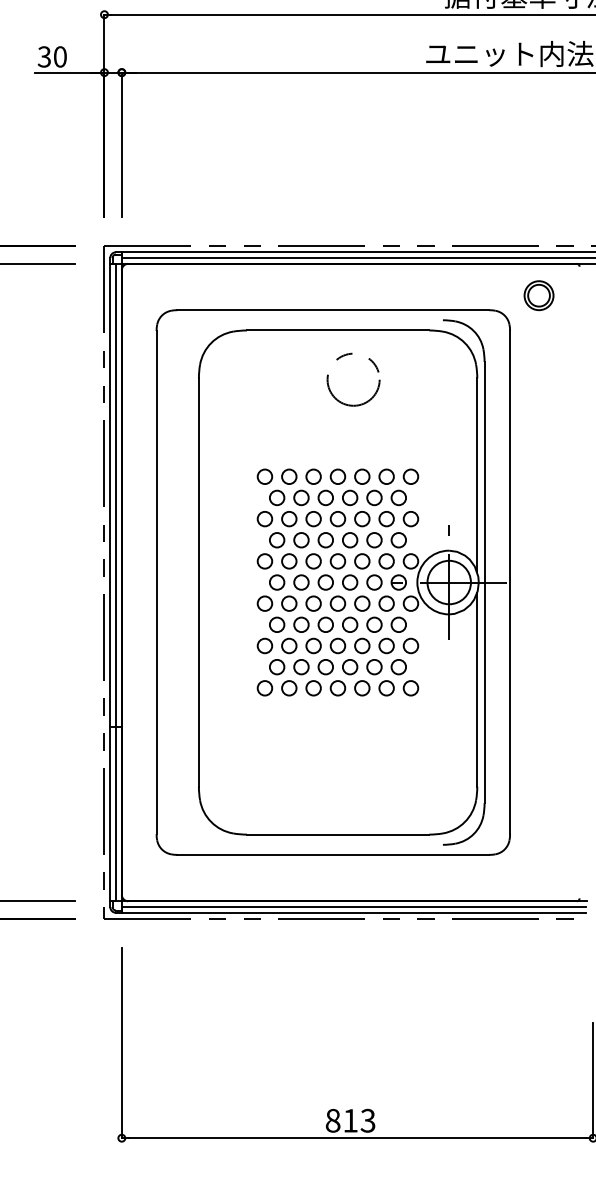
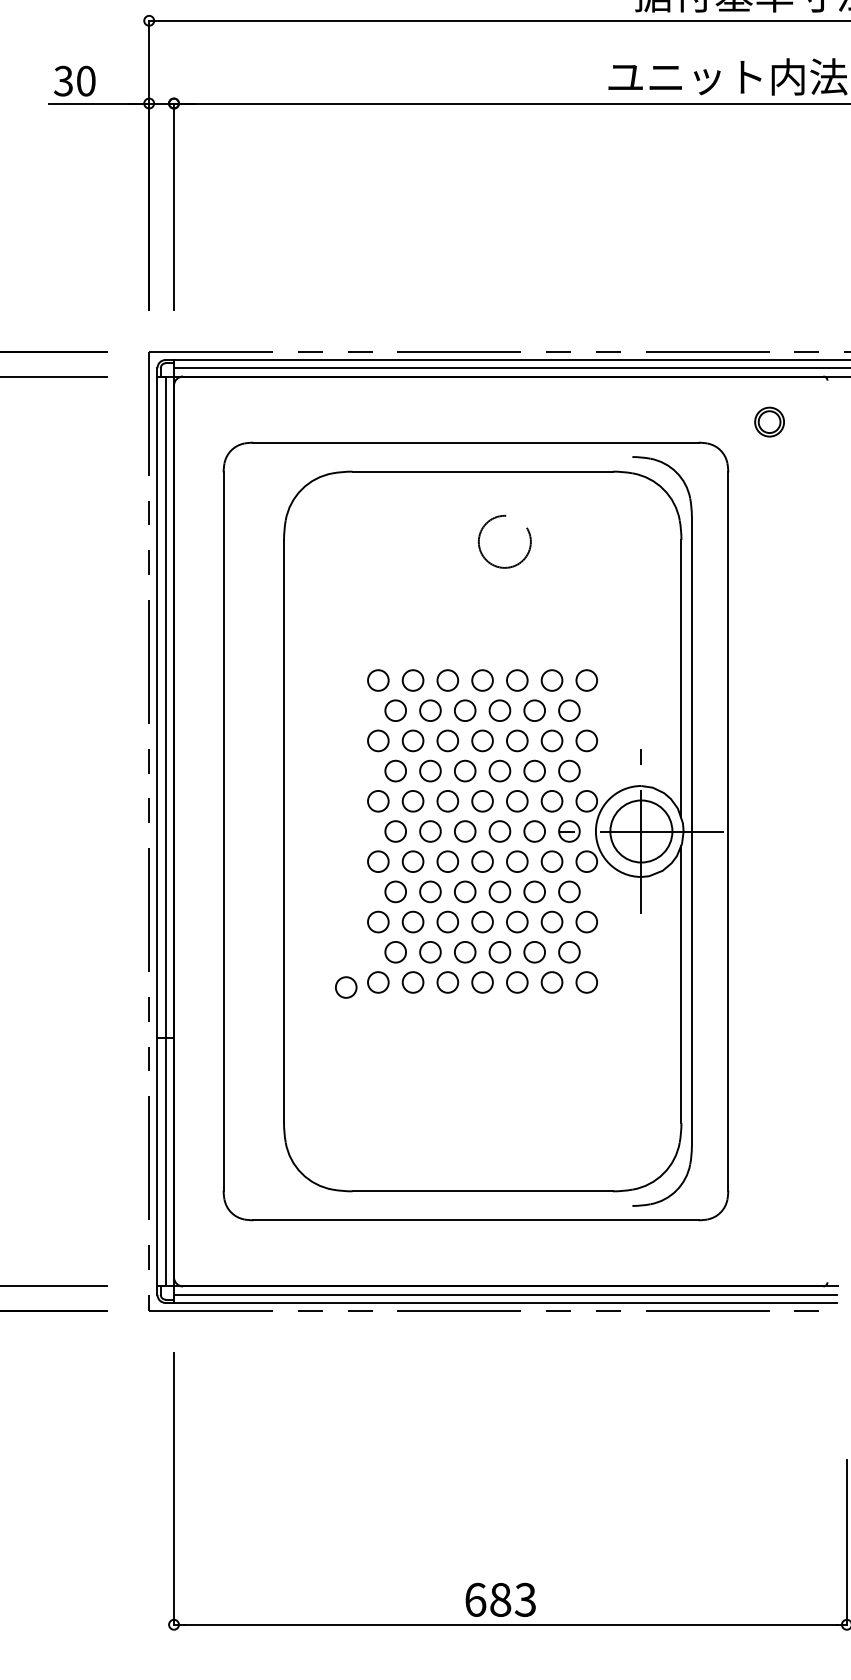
part: (538, 295) -> (768, 421), size x0.7
circle: (353, 379) -> (504, 541), size x0.7
circle: (242, 691) -> (346, 987), added
text: (341, 1120) -> (487, 1599), 813 -> 683

